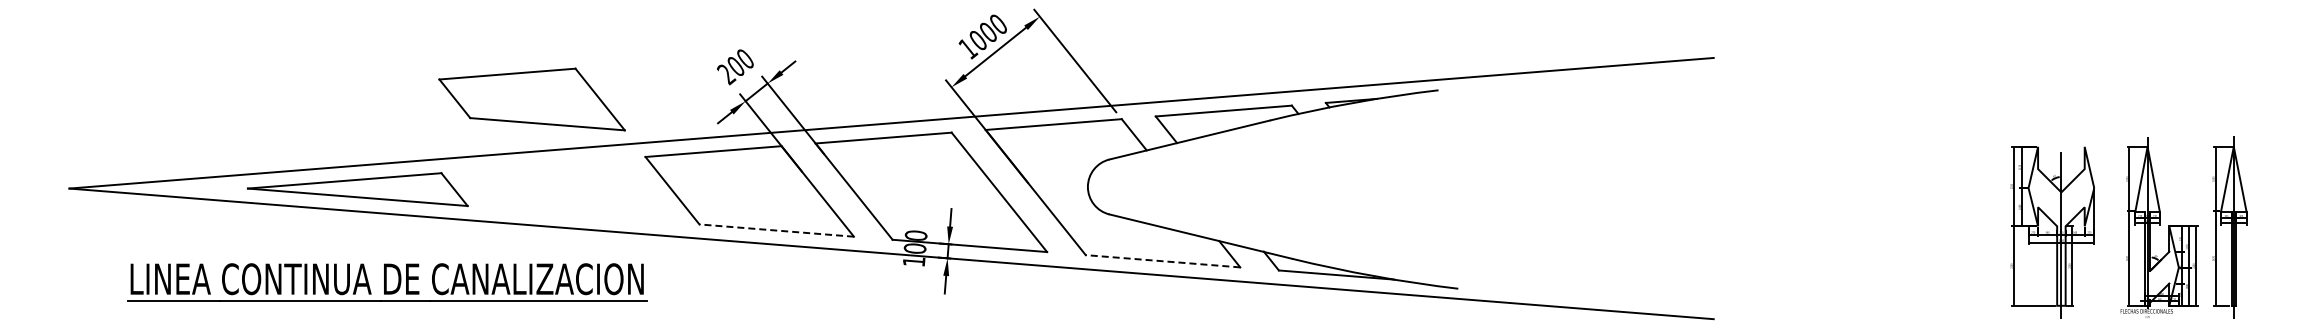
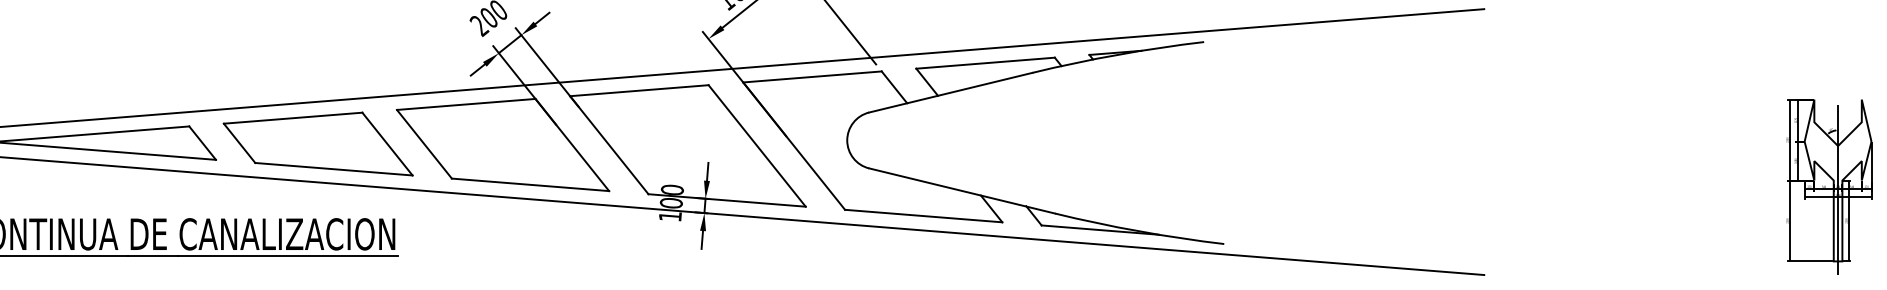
part: (531, 99) -> (317, 144), moved
line: (776, 230) -> (530, 184), dashed -> solid
line: (1163, 261) -> (924, 216), dashed -> solid

